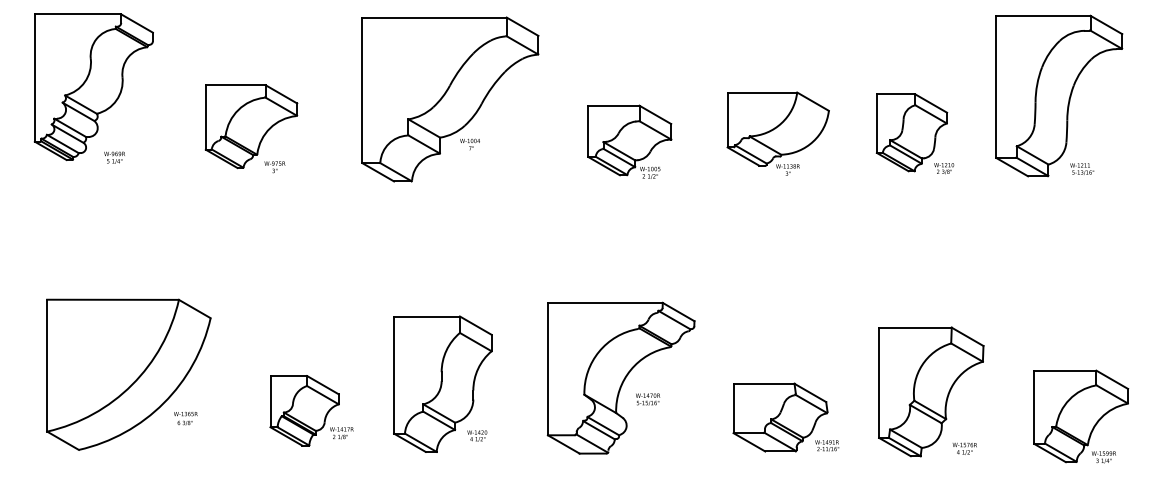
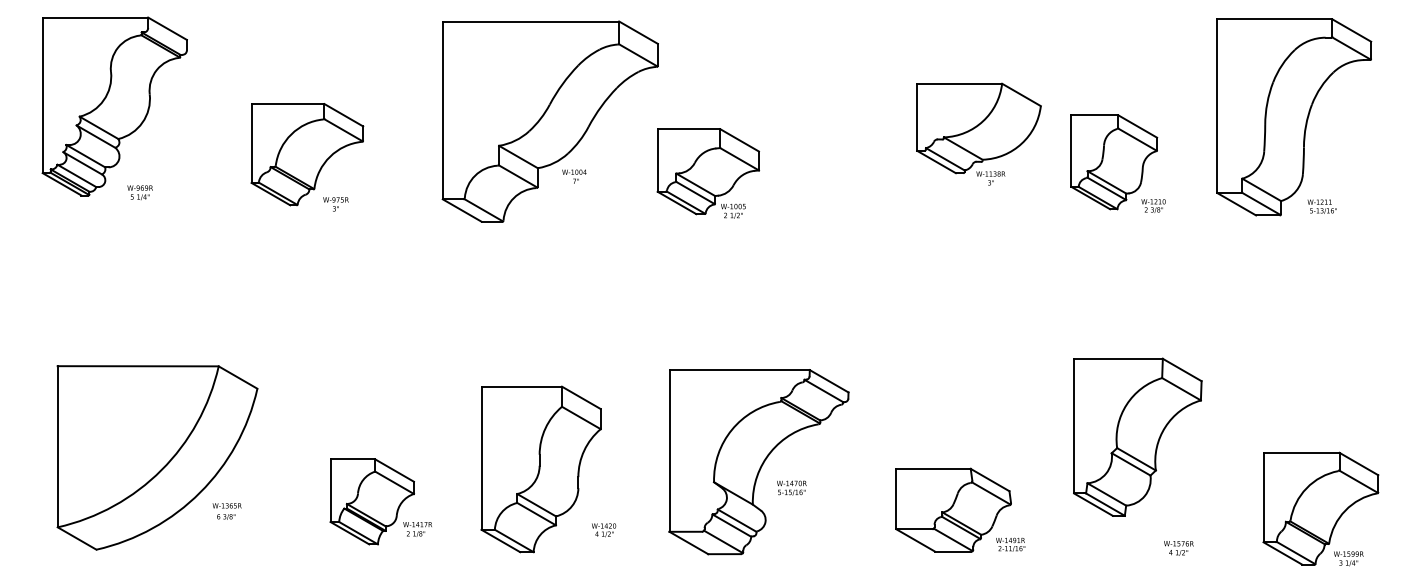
part: (777, 133) -> (978, 133), moved
part: (629, 141) -> (708, 172), moved
part: (931, 391) -> (1138, 436), moved
text: (477, 435) -> (604, 529), moved

